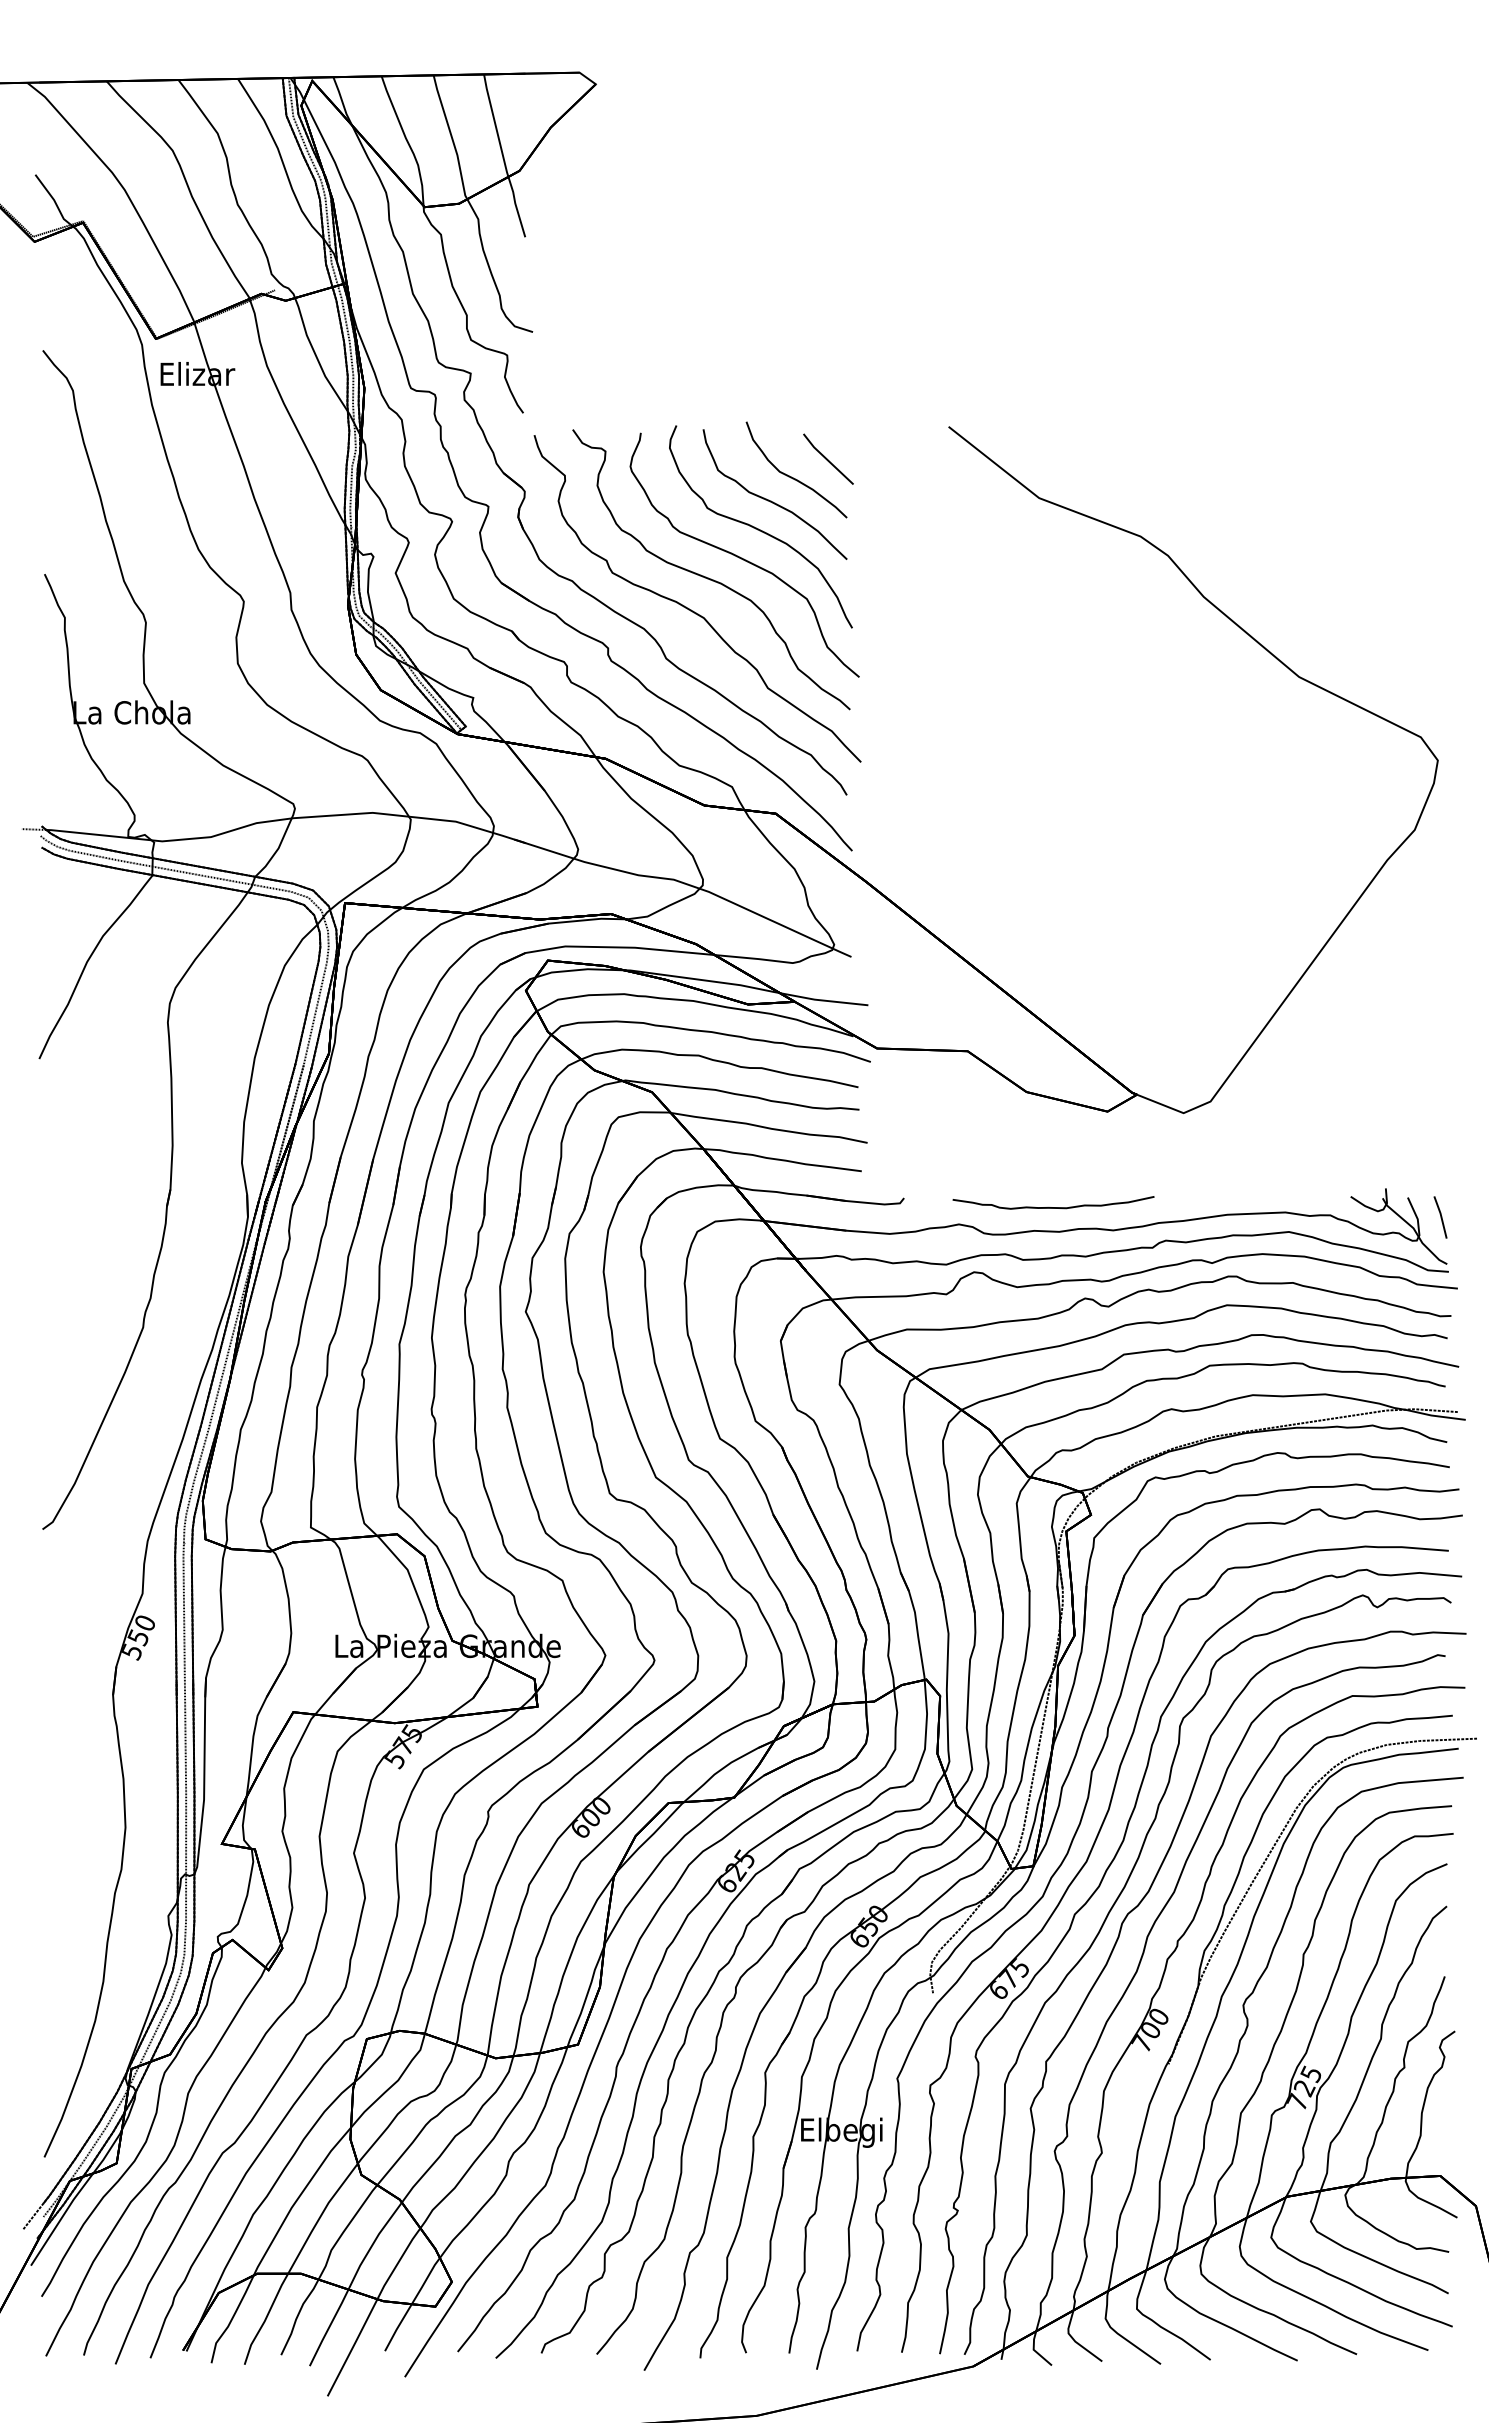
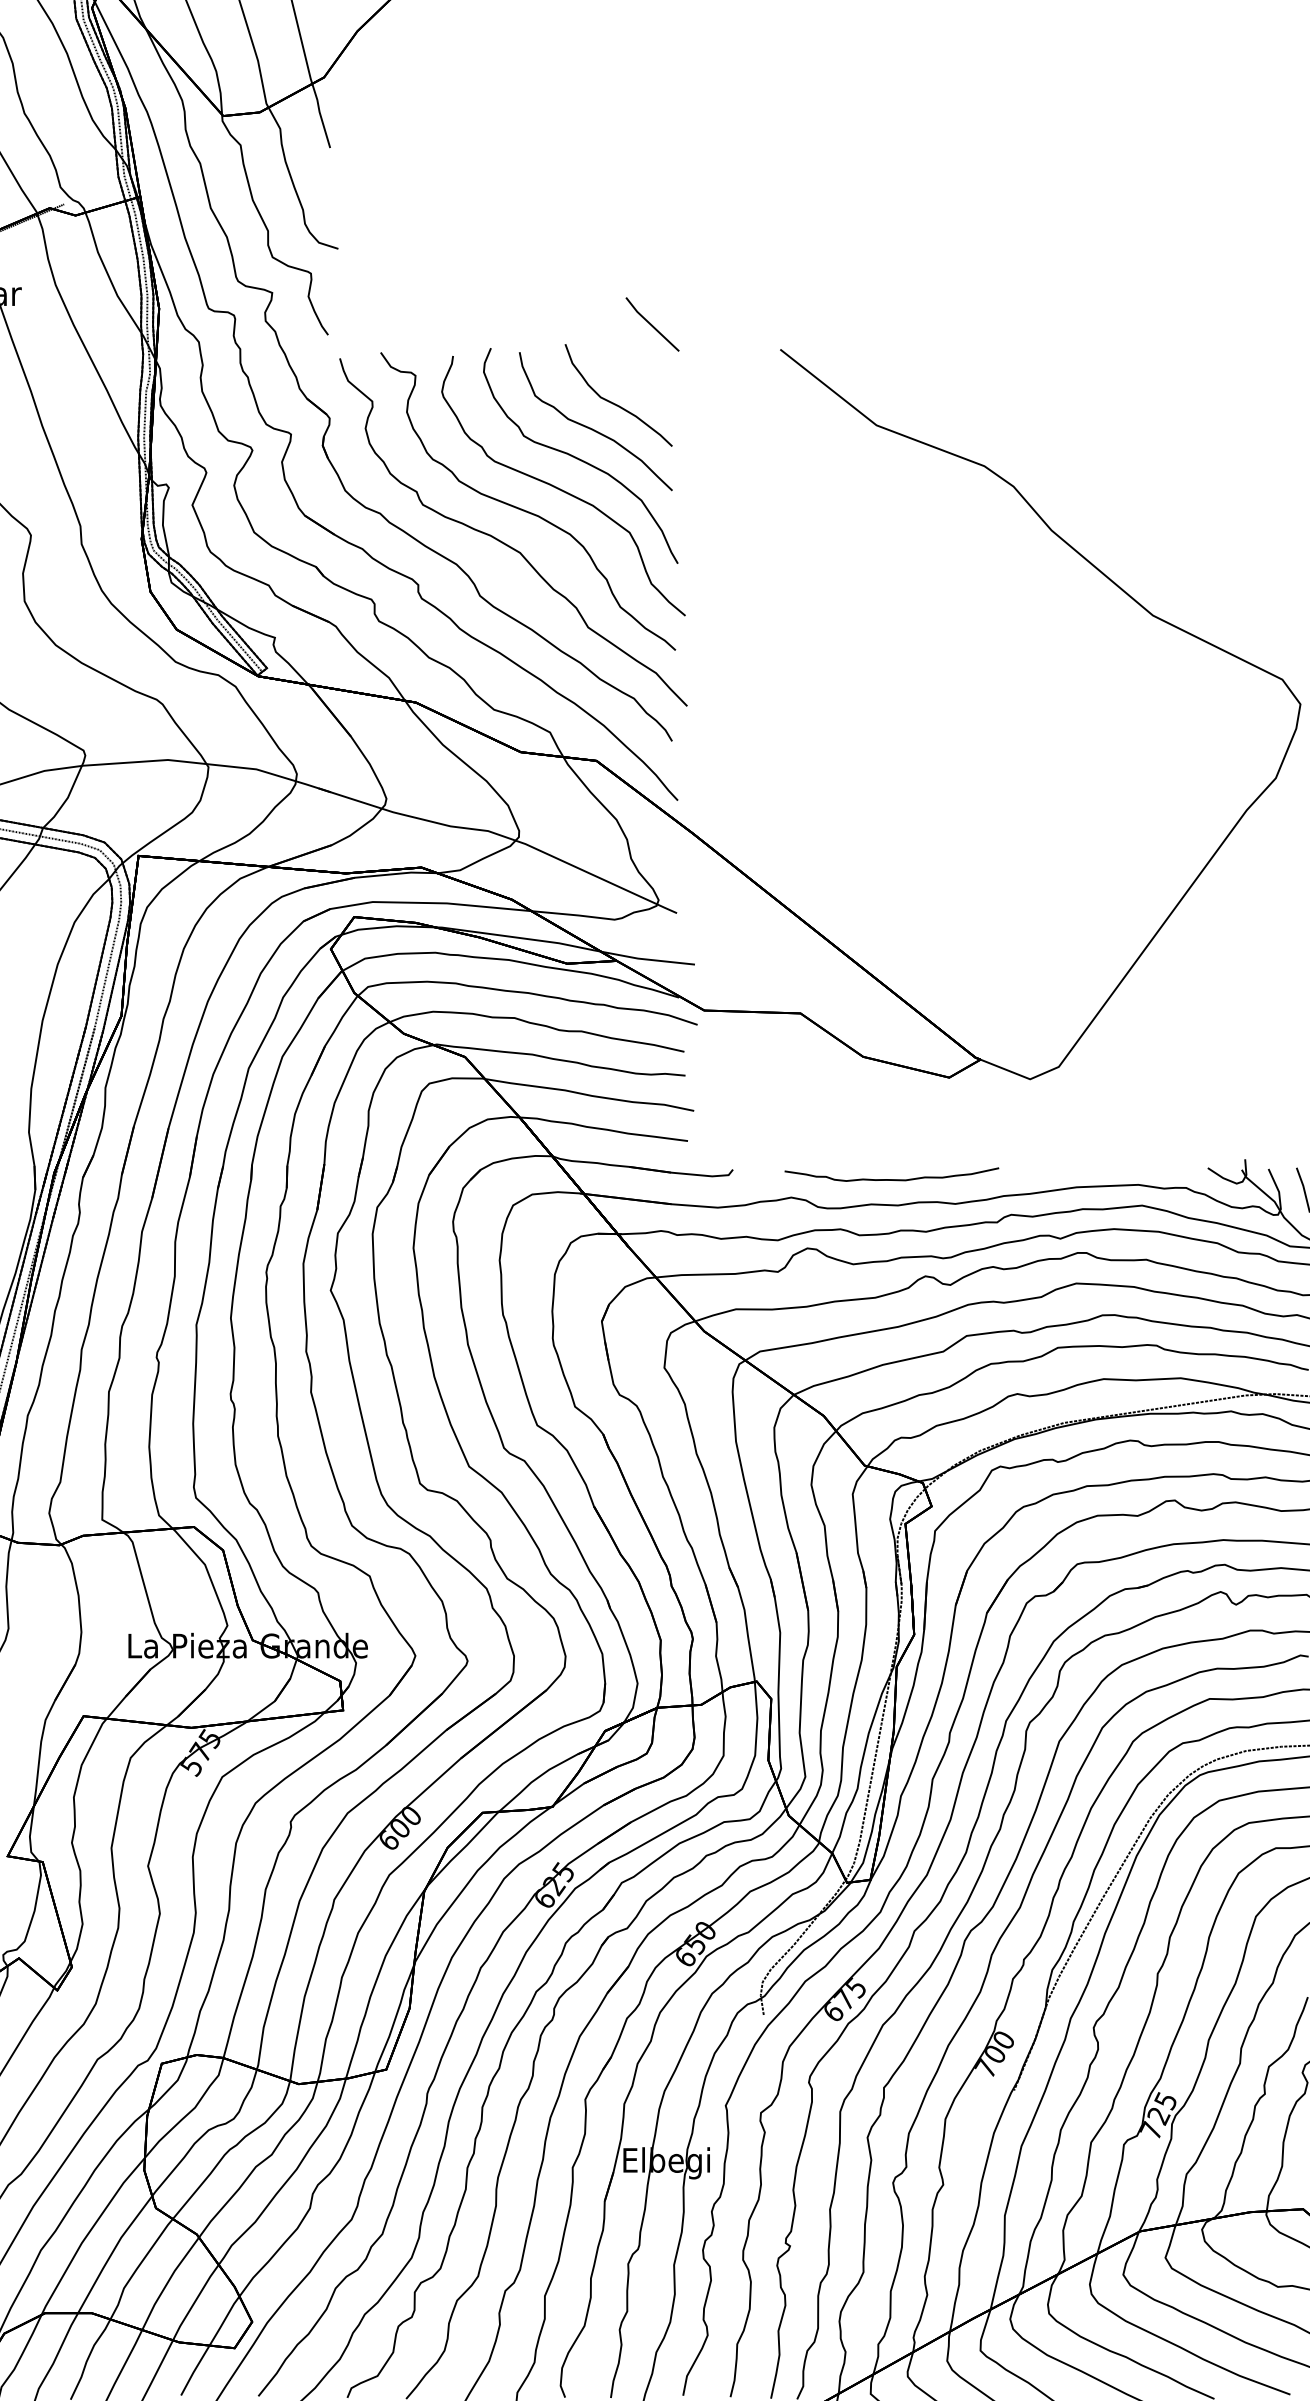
part: (828, 458) -> (652, 323), moved

